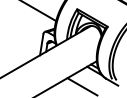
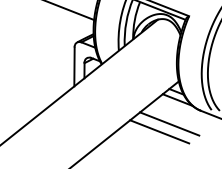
line: (88, 83) -> (169, 124), added

